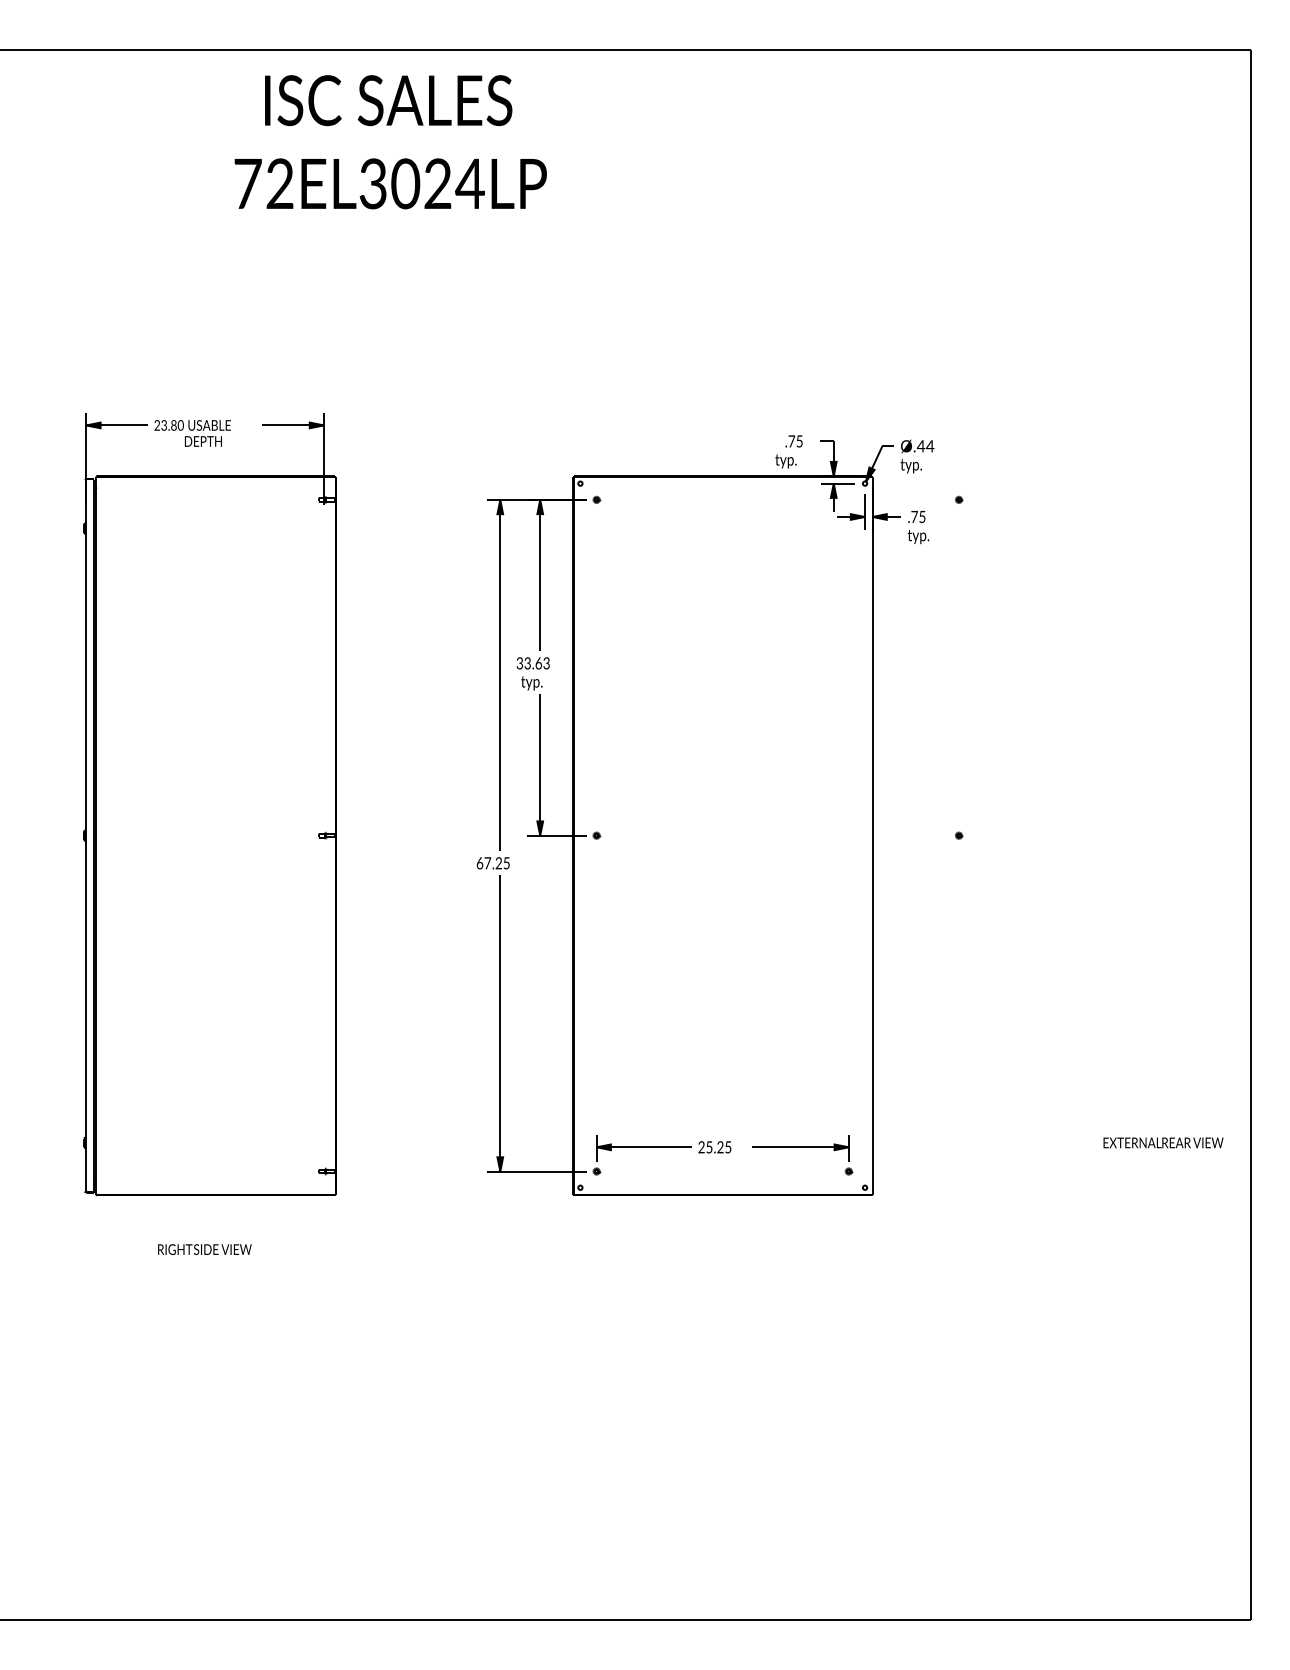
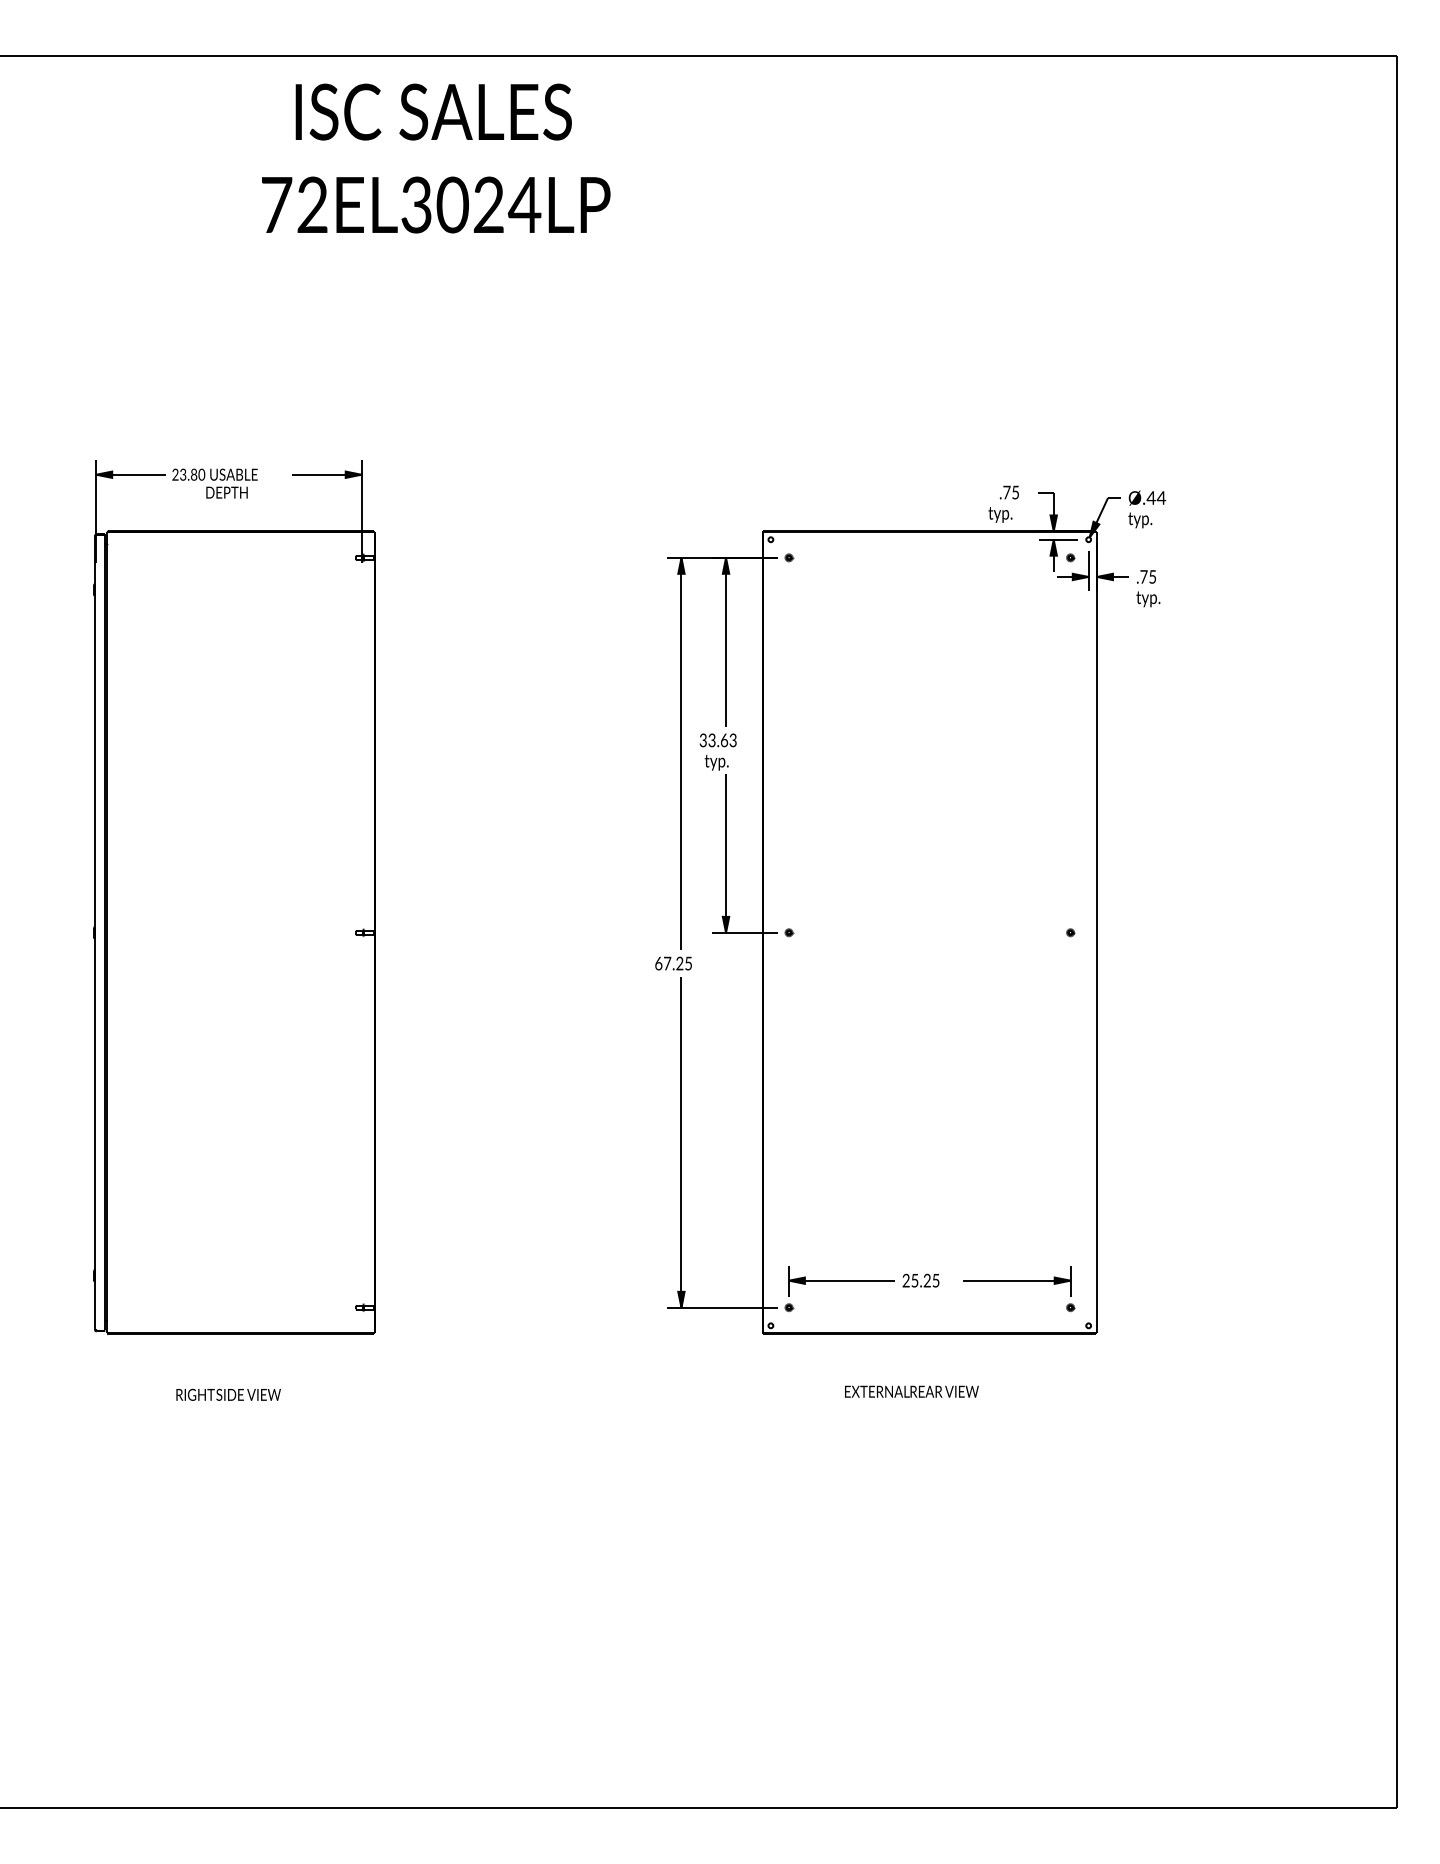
part: (705, 814) -> (910, 909), moved
text: (1163, 1142) -> (911, 1391), moved

